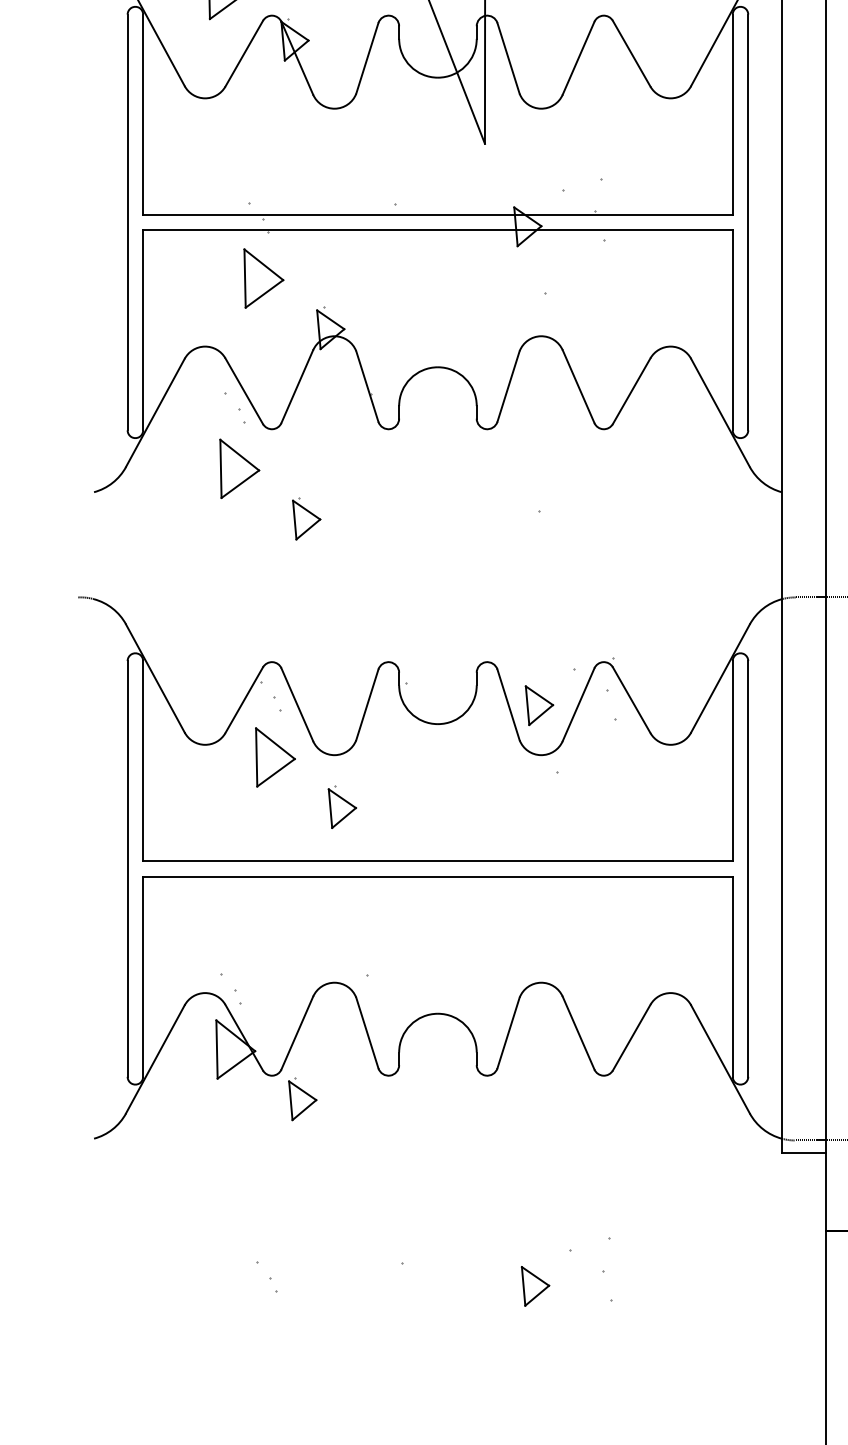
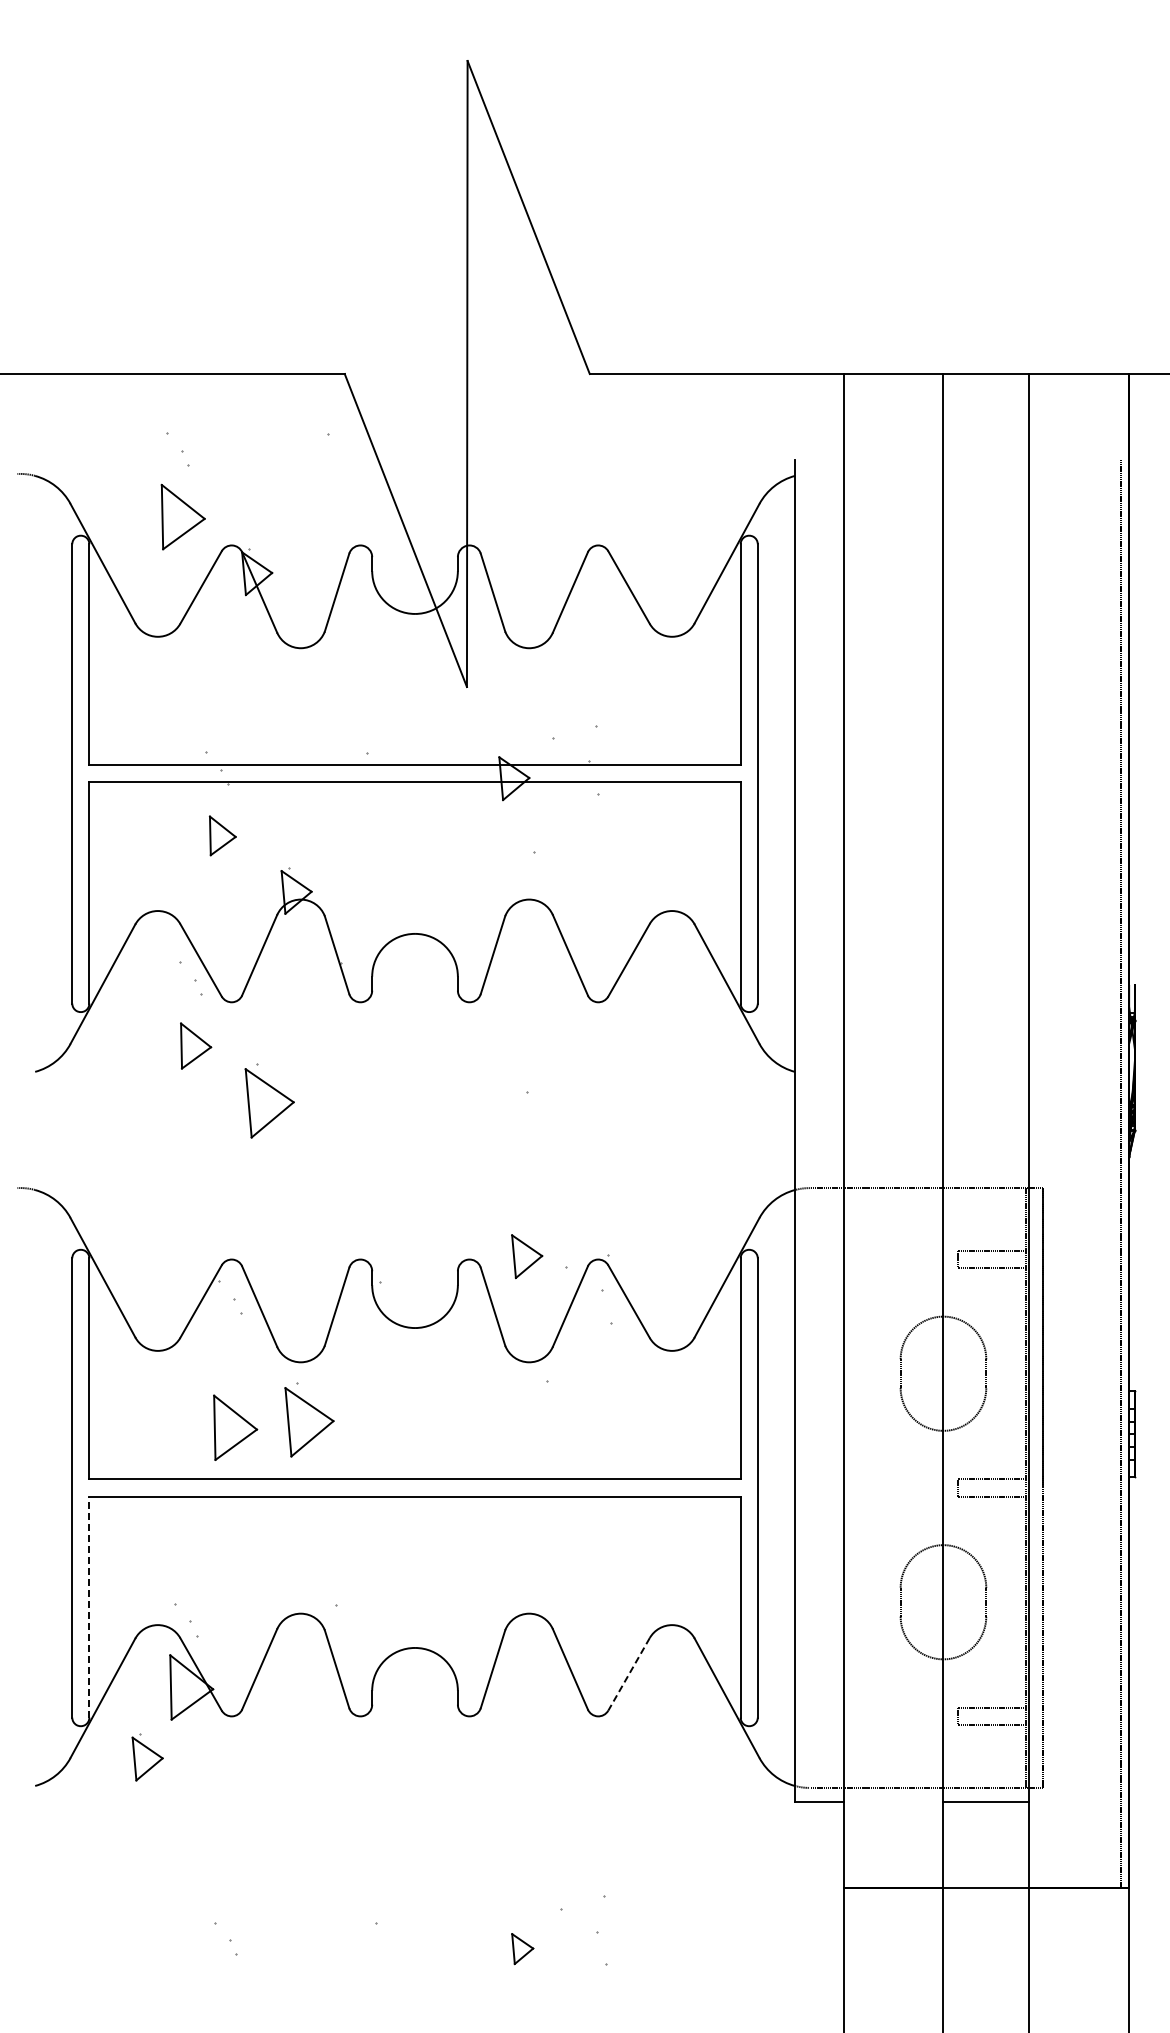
part: (263, 278) -> (222, 835), size x0.6
part: (239, 468) -> (195, 1045), size x0.7
part: (307, 519) -> (270, 1101), size x1.6
part: (539, 705) -> (527, 1256), moved
part: (275, 757) -> (235, 1427), moved
part: (342, 806) -> (309, 1419), size x1.6
line: (143, 977) -> (89, 1607), solid -> dashed
line: (632, 1037) -> (629, 1674), solid -> dashed
part: (302, 1099) -> (147, 1757), moved
part: (535, 1285) -> (522, 1948), size x0.7

